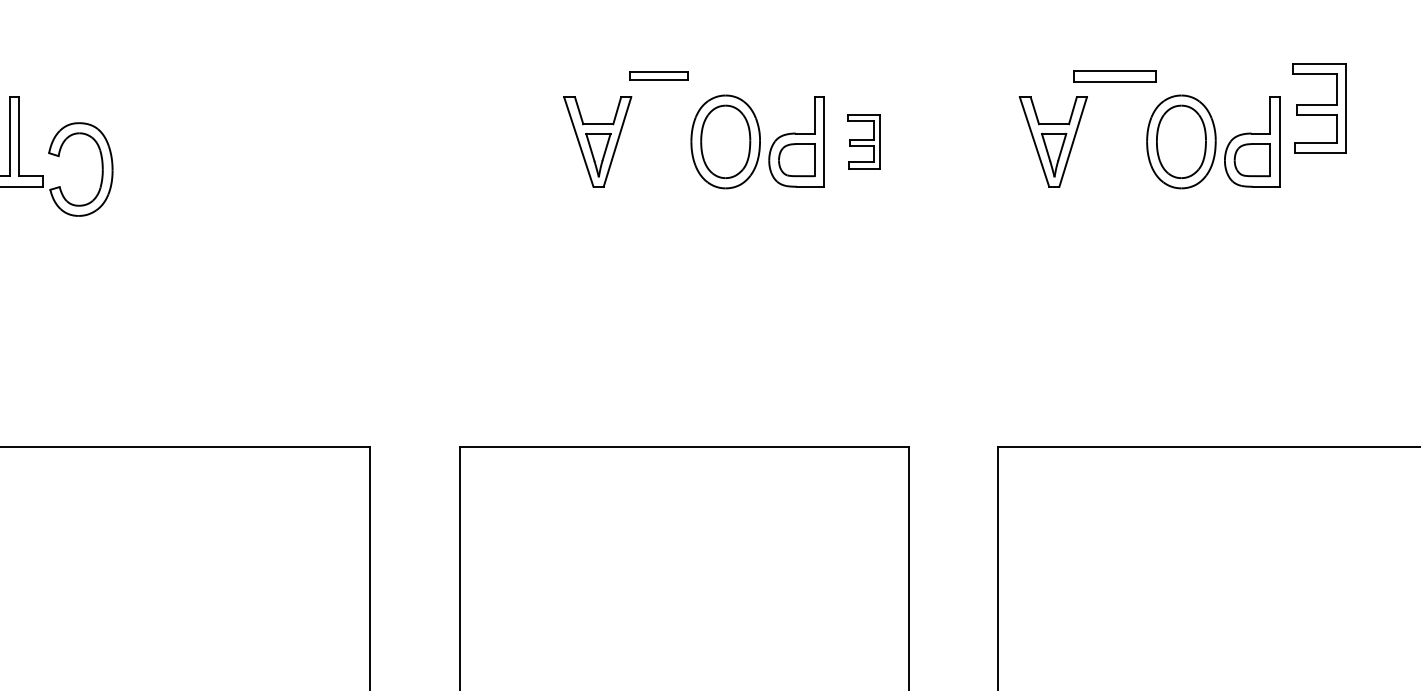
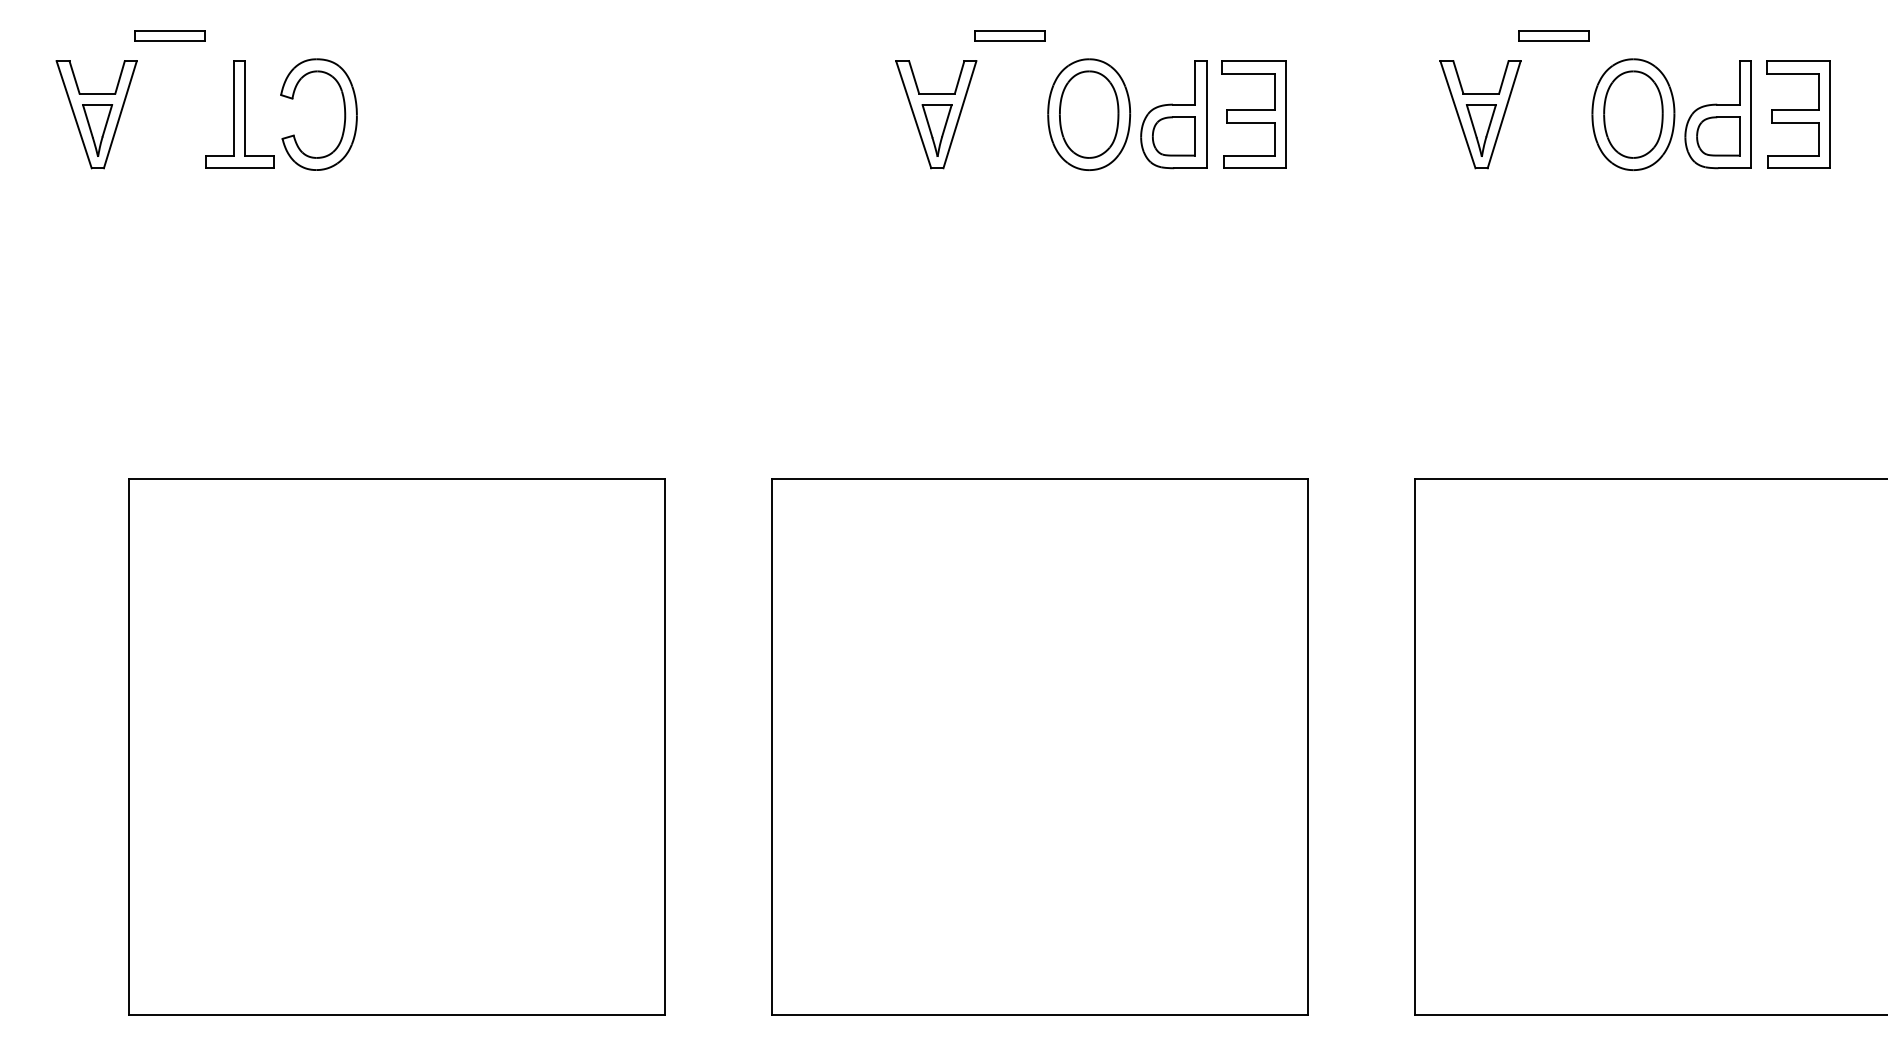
part: (1114, 75) -> (1553, 35), size x0.71
part: (1319, 108) -> (1798, 114), moved
part: (863, 141) -> (1253, 114), size x1.67
part: (102, 169) -> (344, 114), moved

